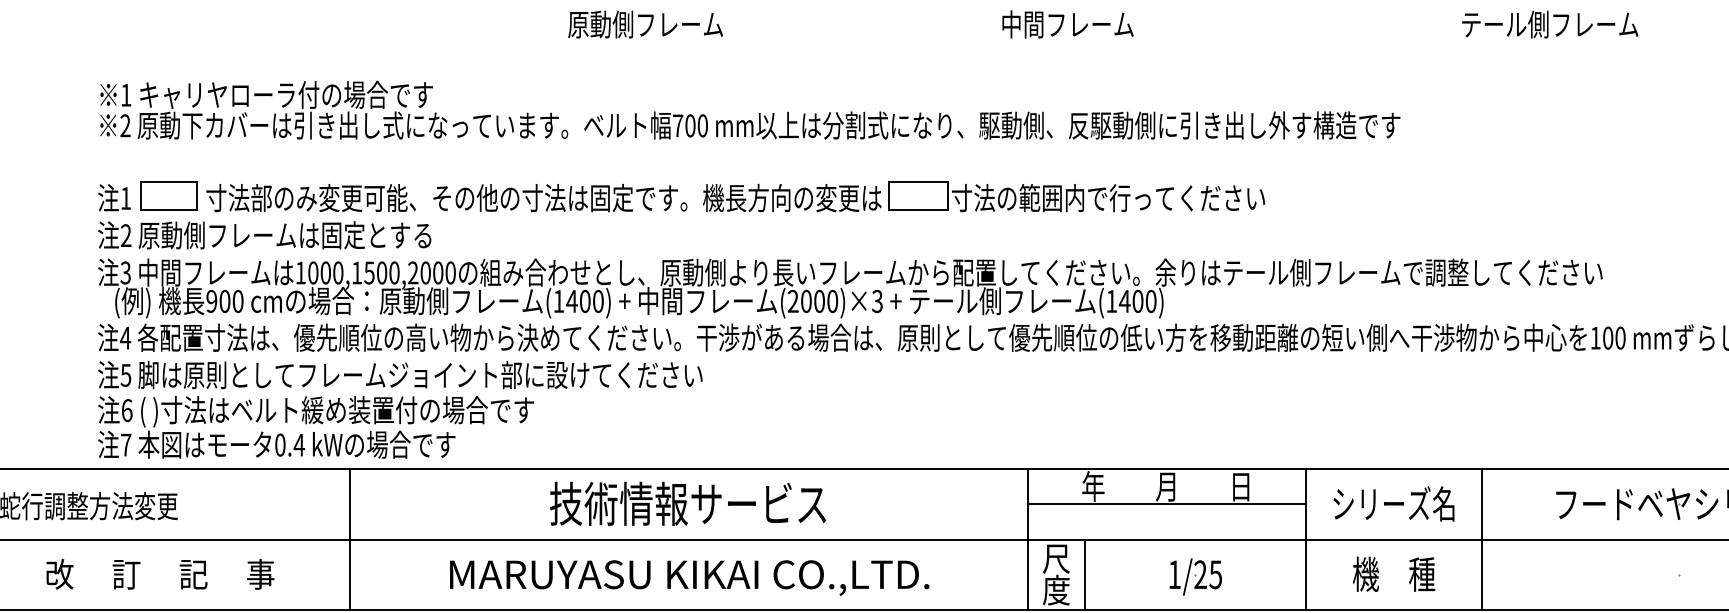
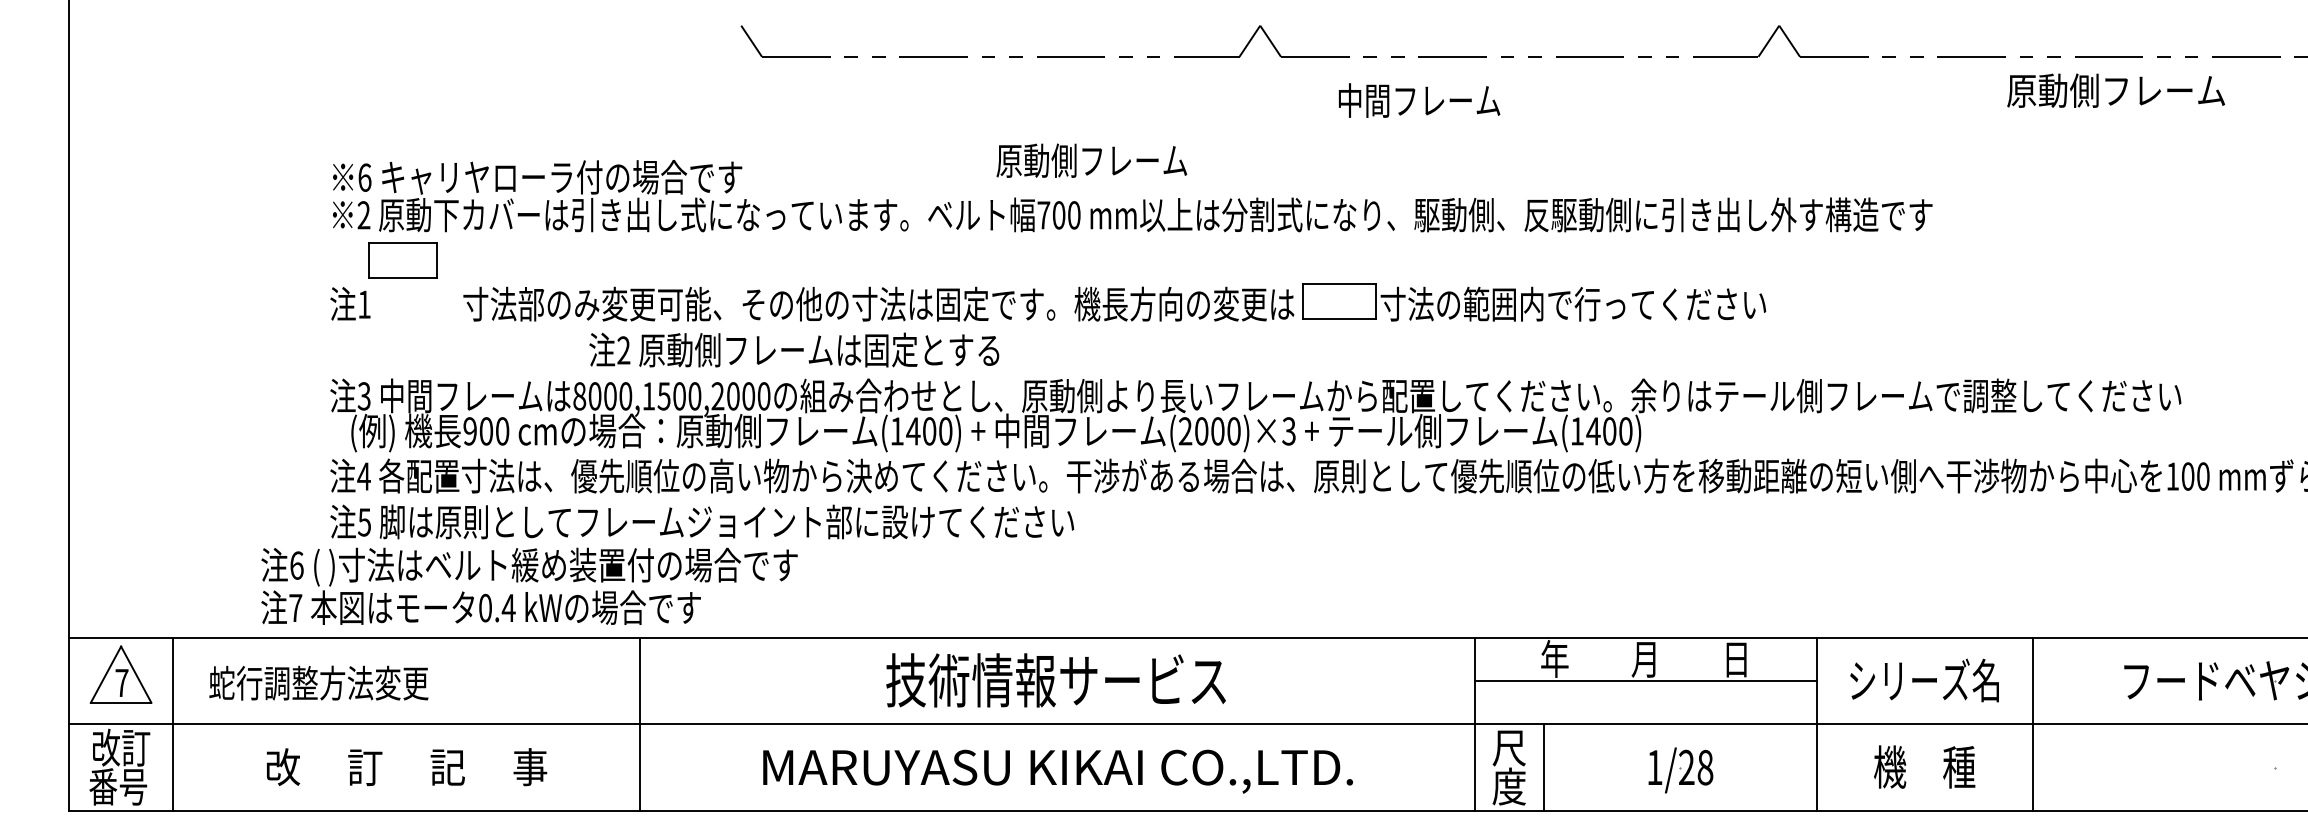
text: (645, 24) -> (1091, 160), moved
text: (1067, 24) -> (1419, 100), moved
text: (1549, 24) -> (2116, 90), テール側フレーム -> 原動側フレーム
text: (125, 95) -> (364, 177), 1 -> 6
part: (169, 195) -> (402, 260), moved
text: (264, 234) -> (794, 349), moved
text: (300, 273) -> (579, 396), 1000,1500,2000 -> 8000,1500,2000
text: (316, 426) -> (529, 585), moved
text: (1215, 574) -> (1705, 767), 1/25 -> 1/28

